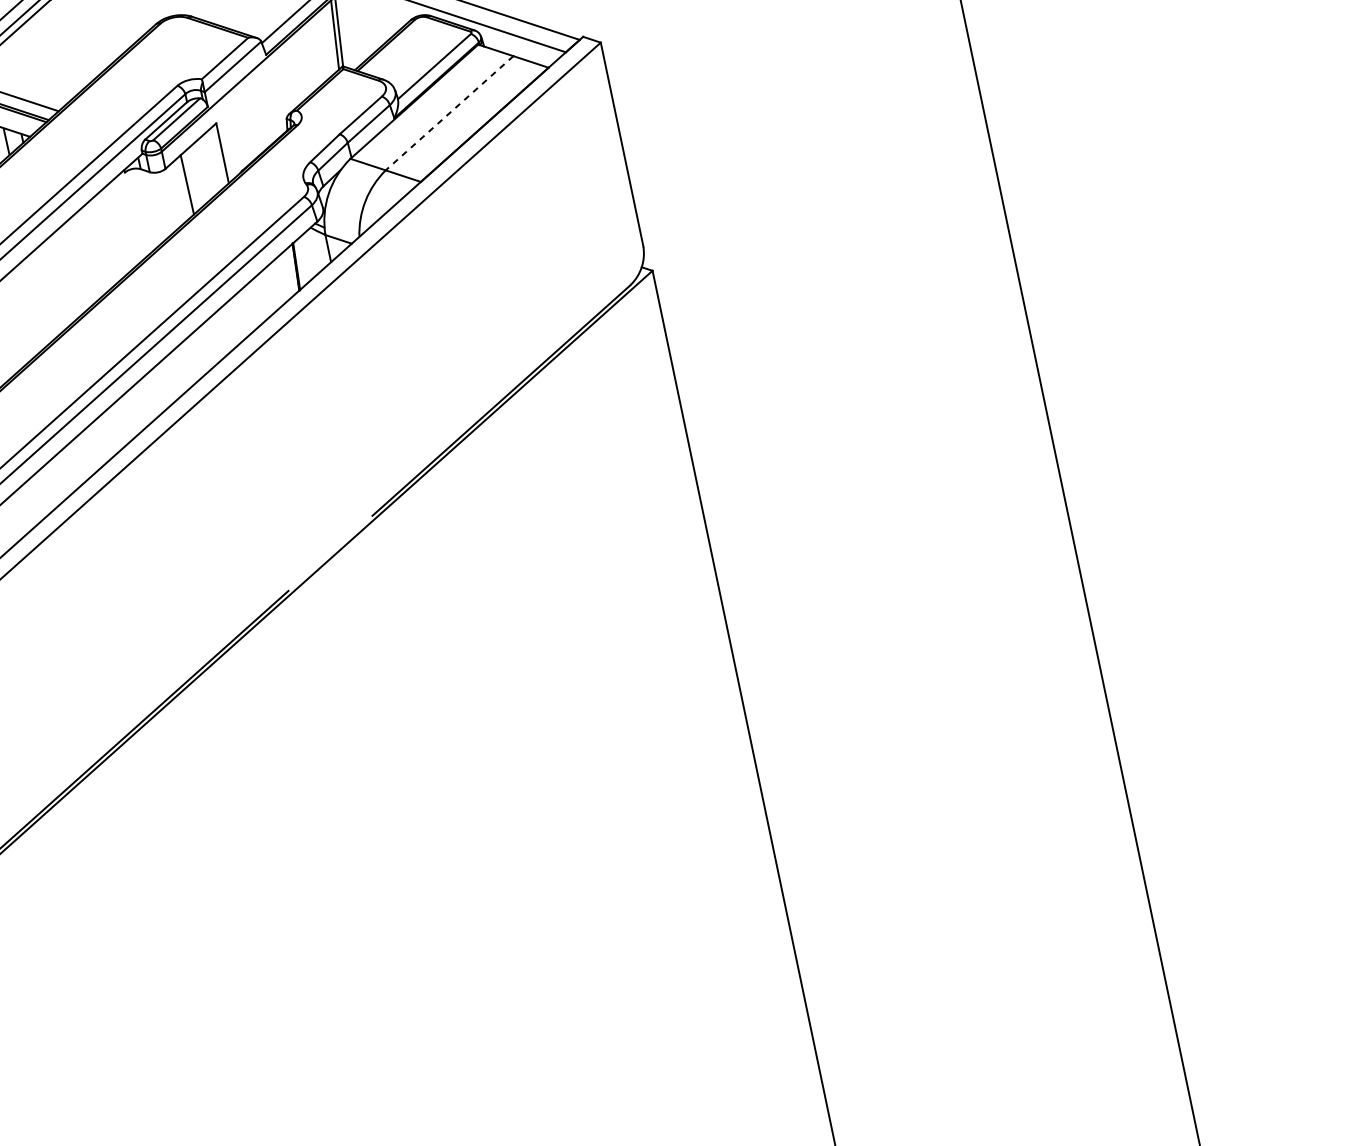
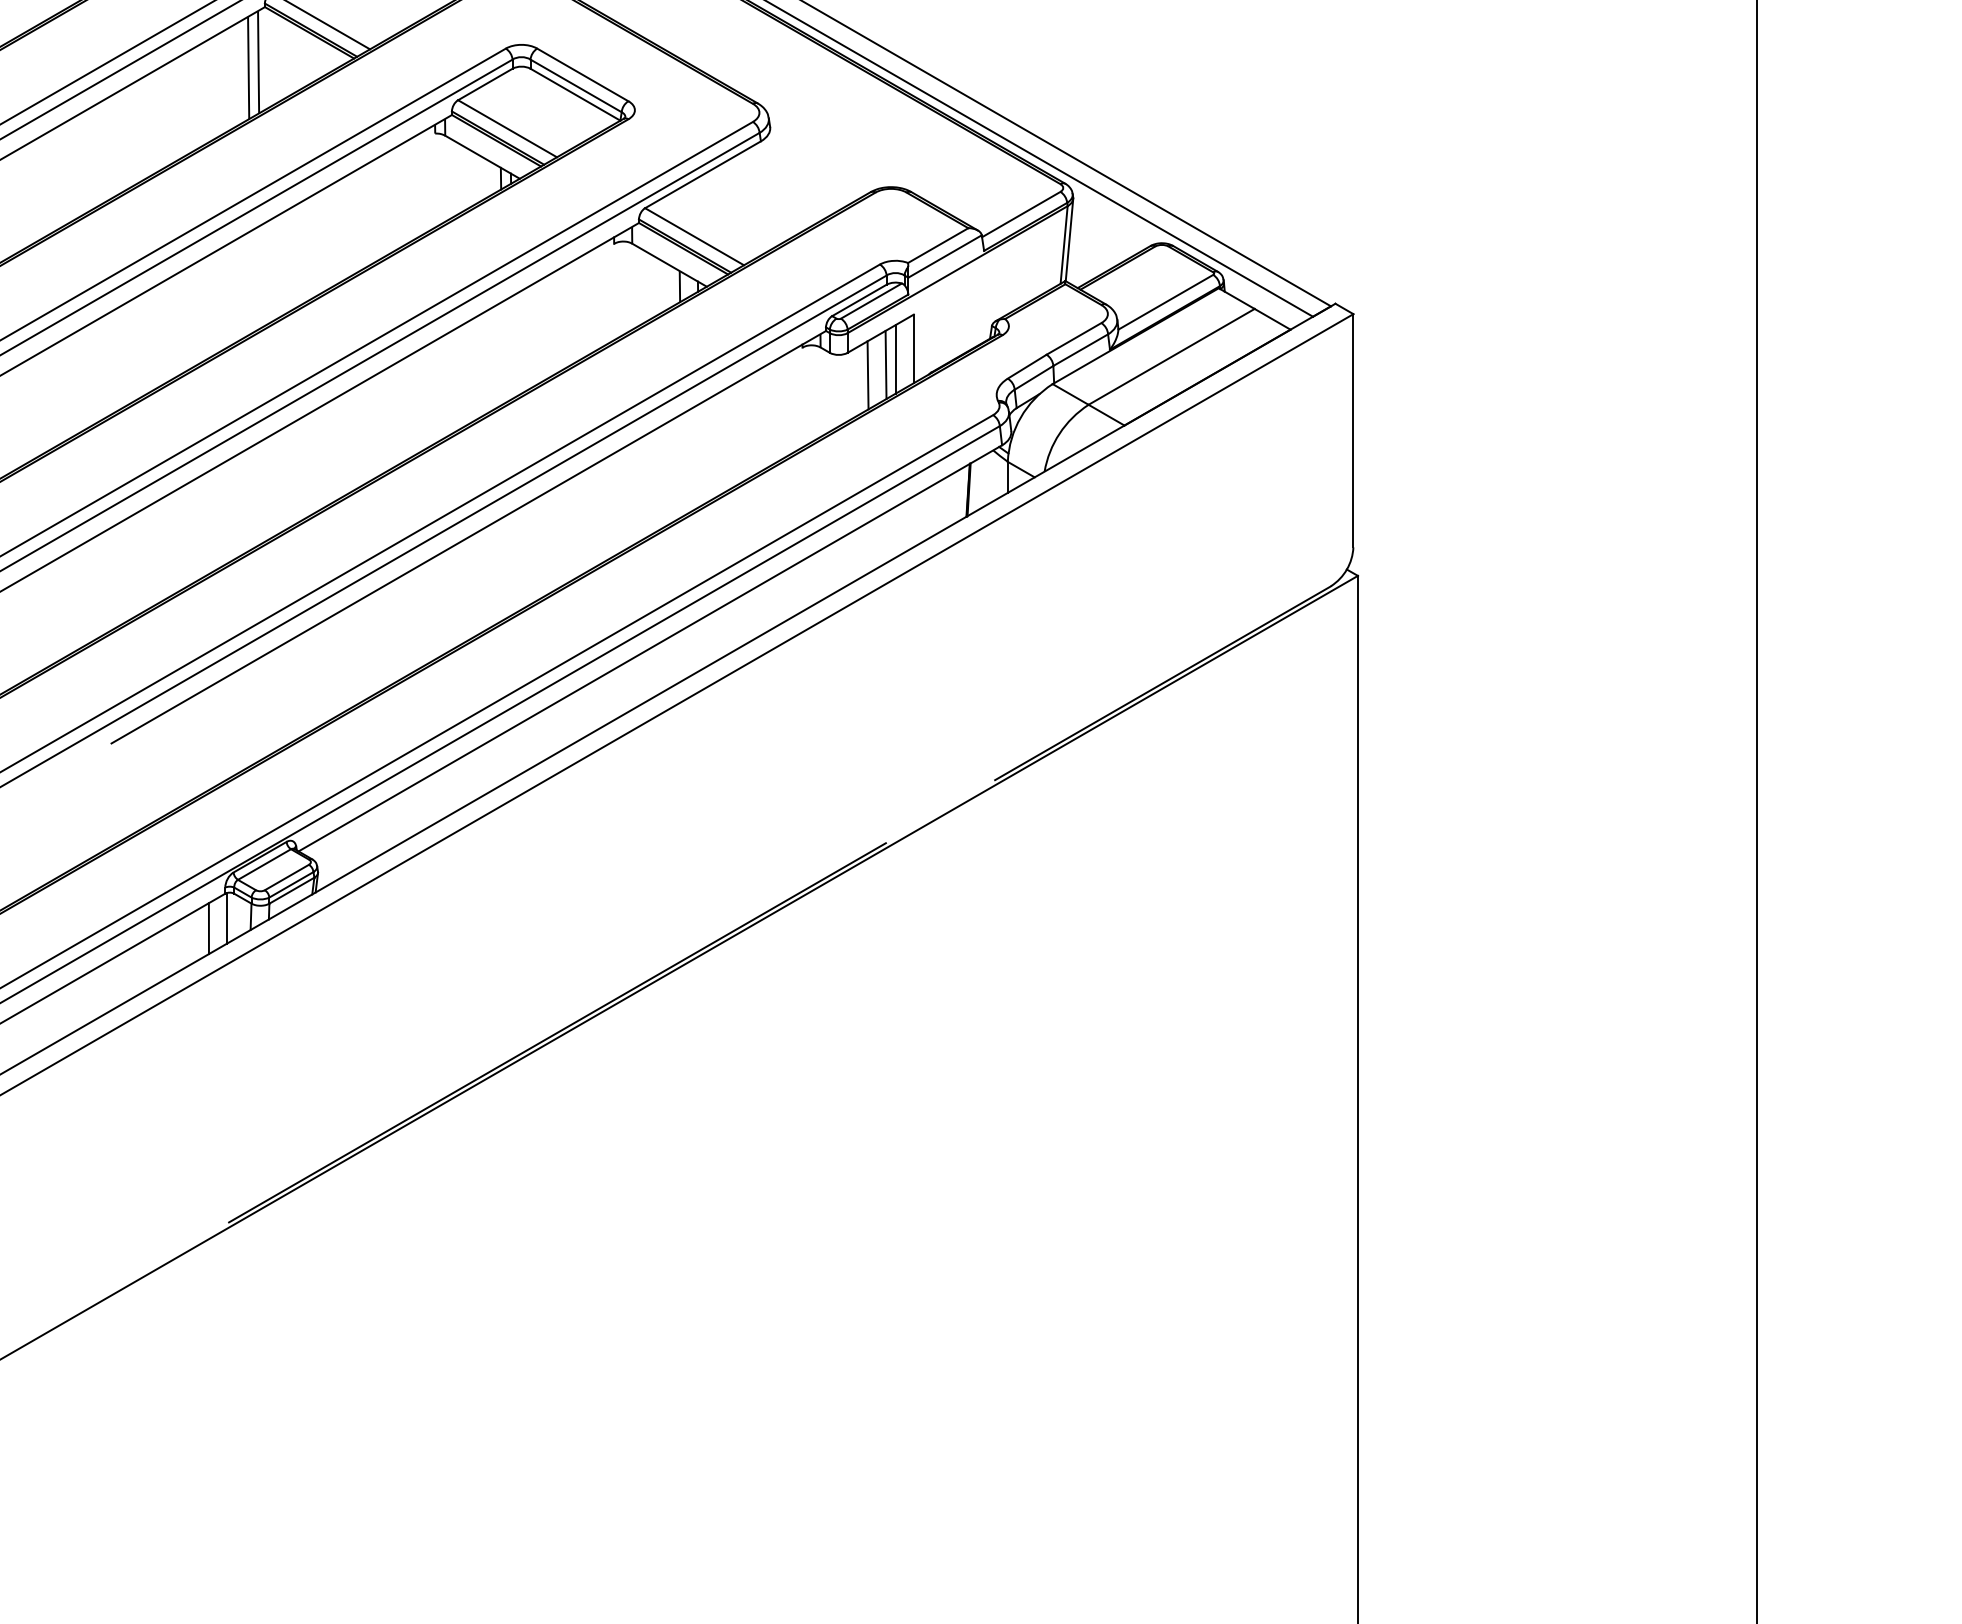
line: (449, 112) -> (1171, 356), dashed -> solid
line: (208, 165) -> (895, 358), added
line: (200, 172) -> (885, 364), added

